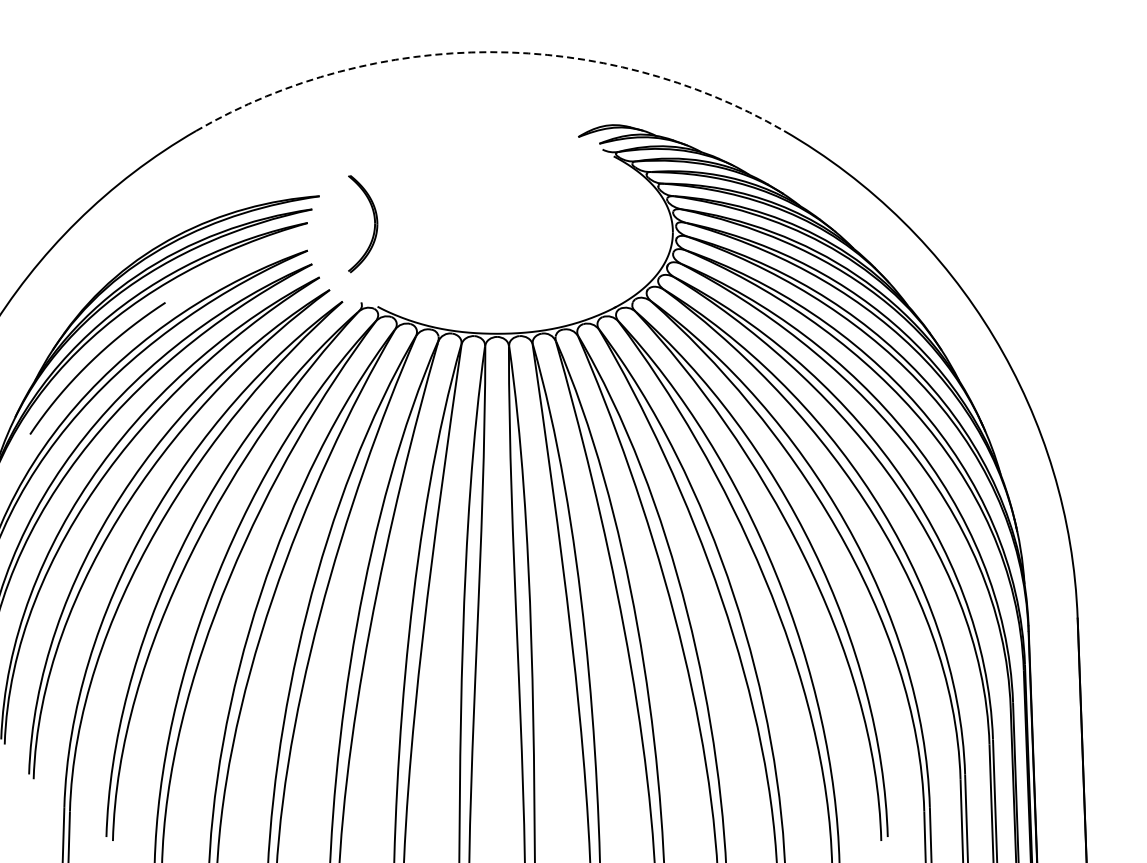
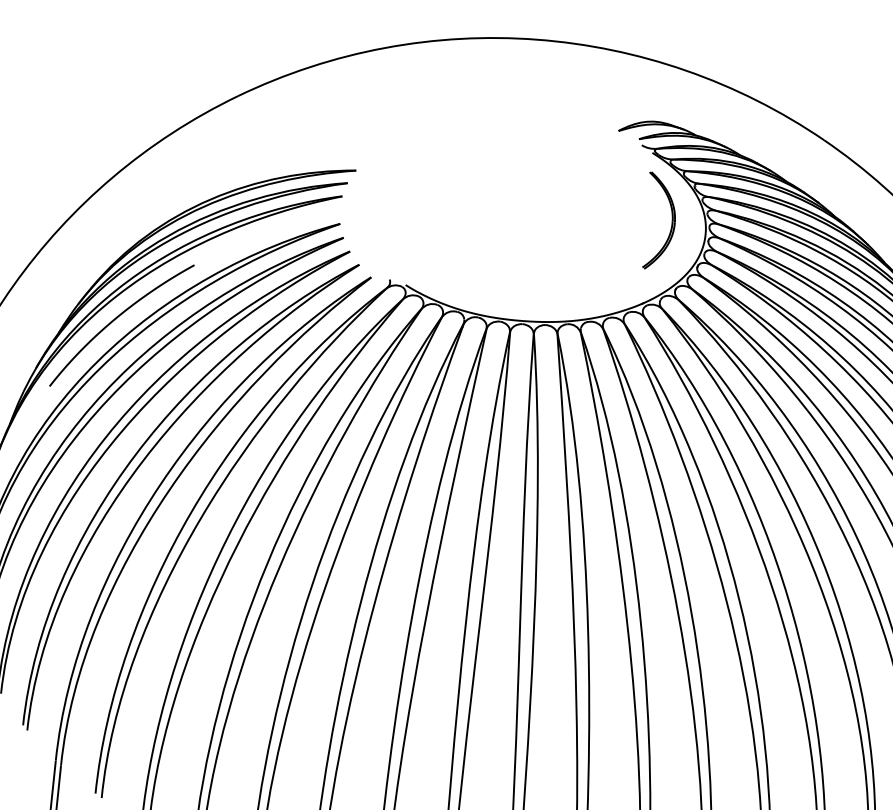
arc: (490, 52) -> (537, 40), dashed -> solid
part: (374, 224) -> (672, 222), moved

